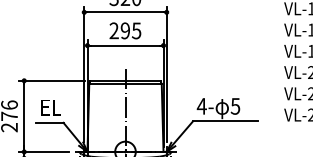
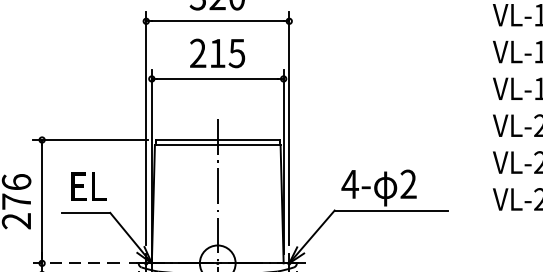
text: (124, 30) -> (216, 52), 295 -> 215
text: (235, 105) -> (408, 182), 5 -> 2
line: (43, 151) -> (75, 262), solid -> dashed

